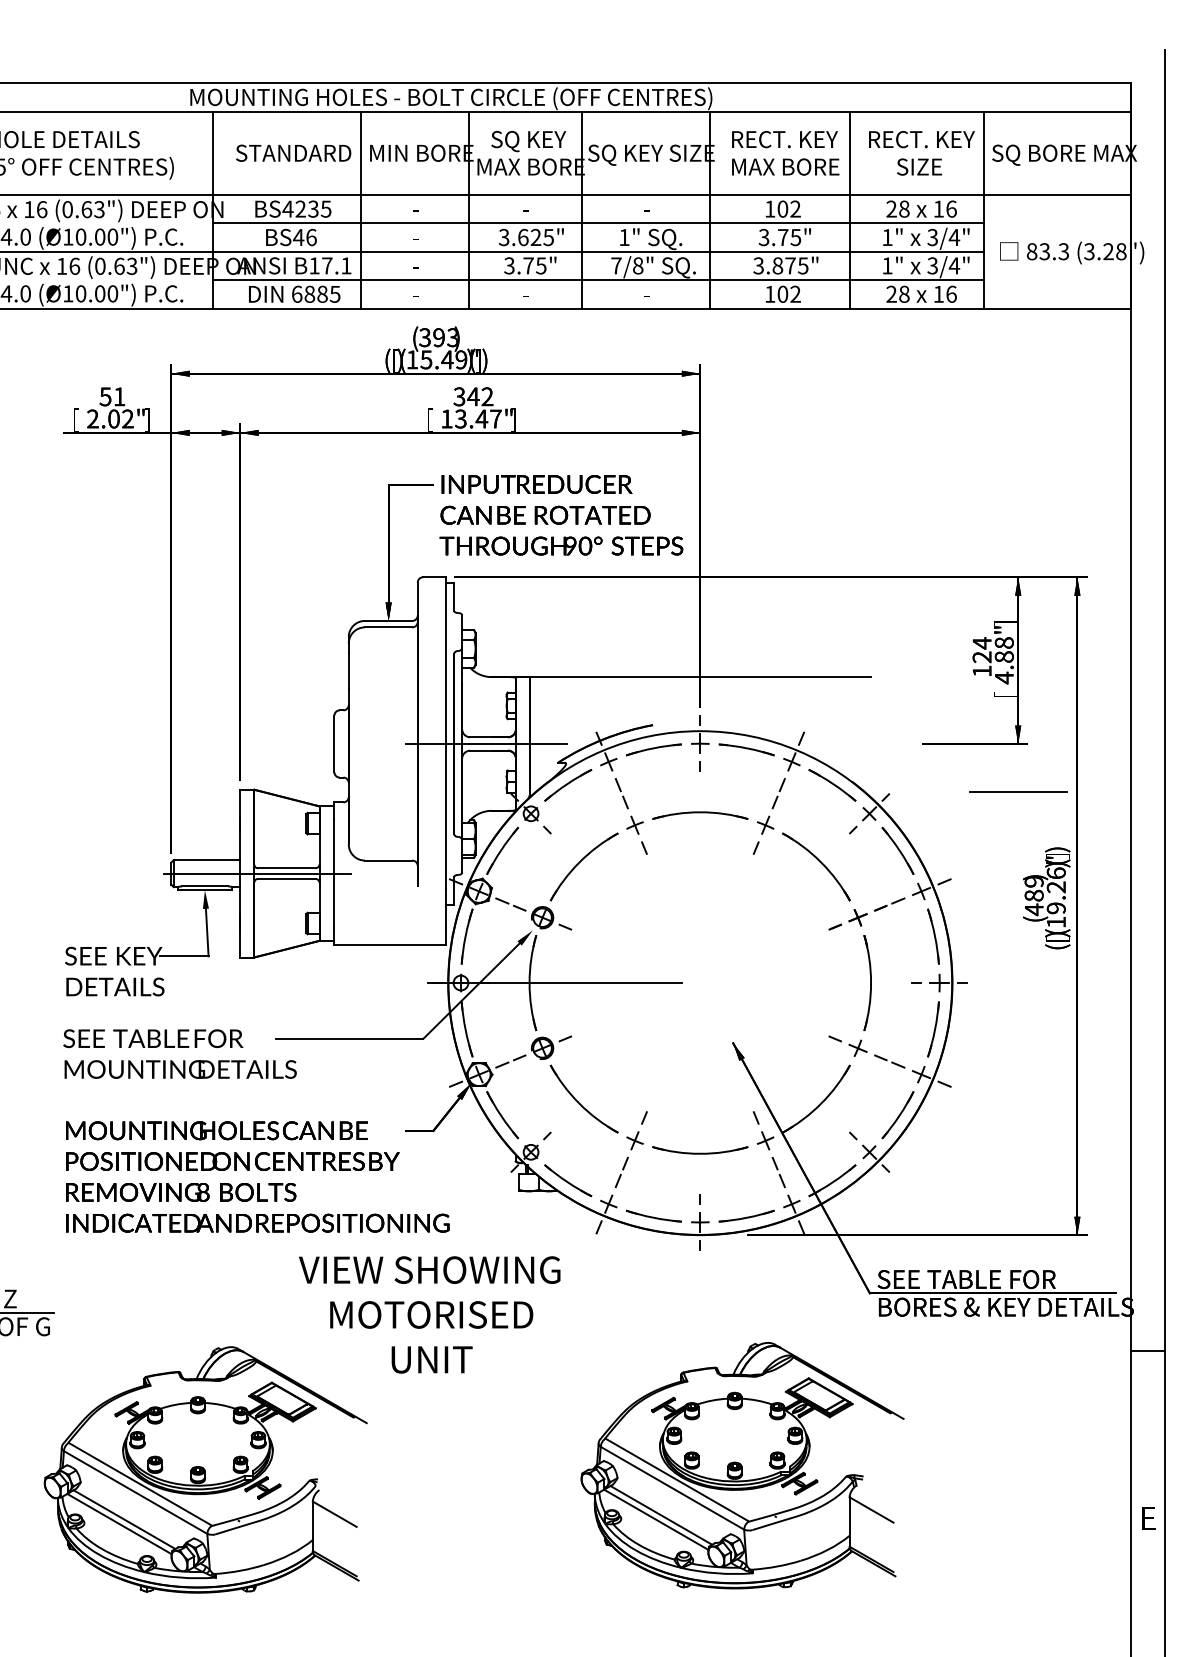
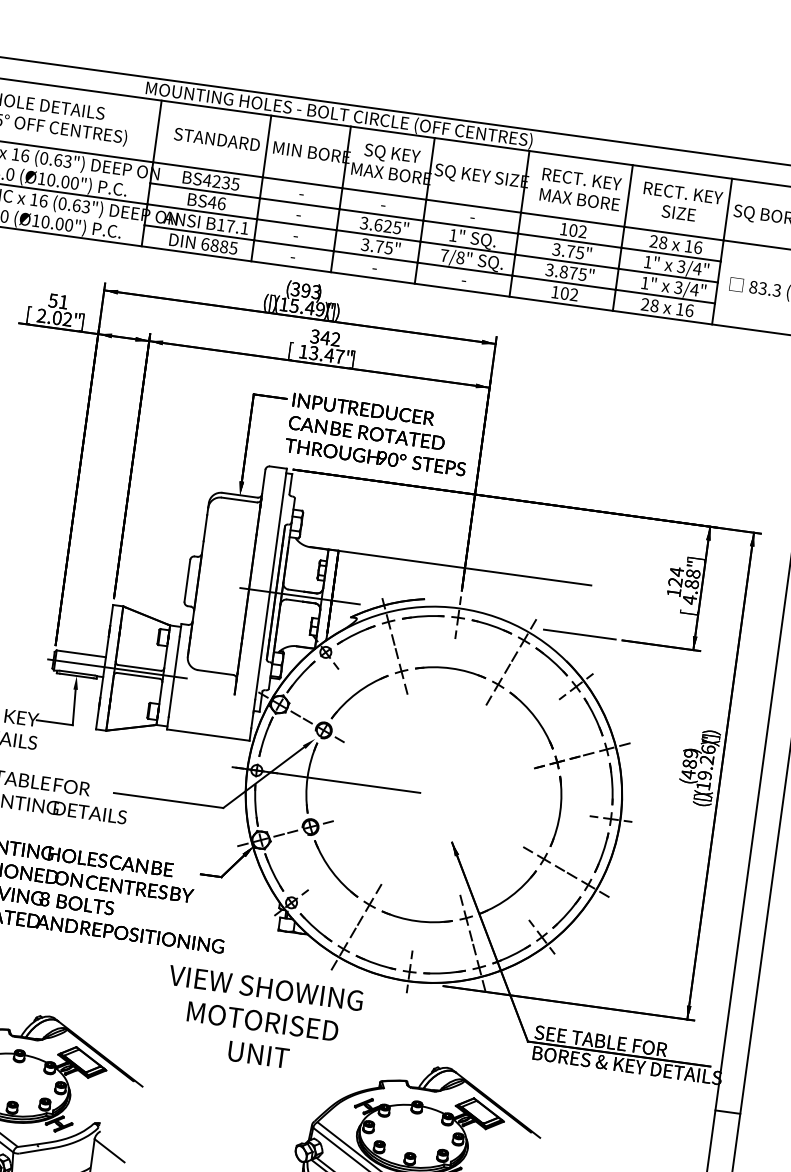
line: (1018, 791) -> (579, 634), moved
text: (429, 1314) -> (261, 1020), moved

